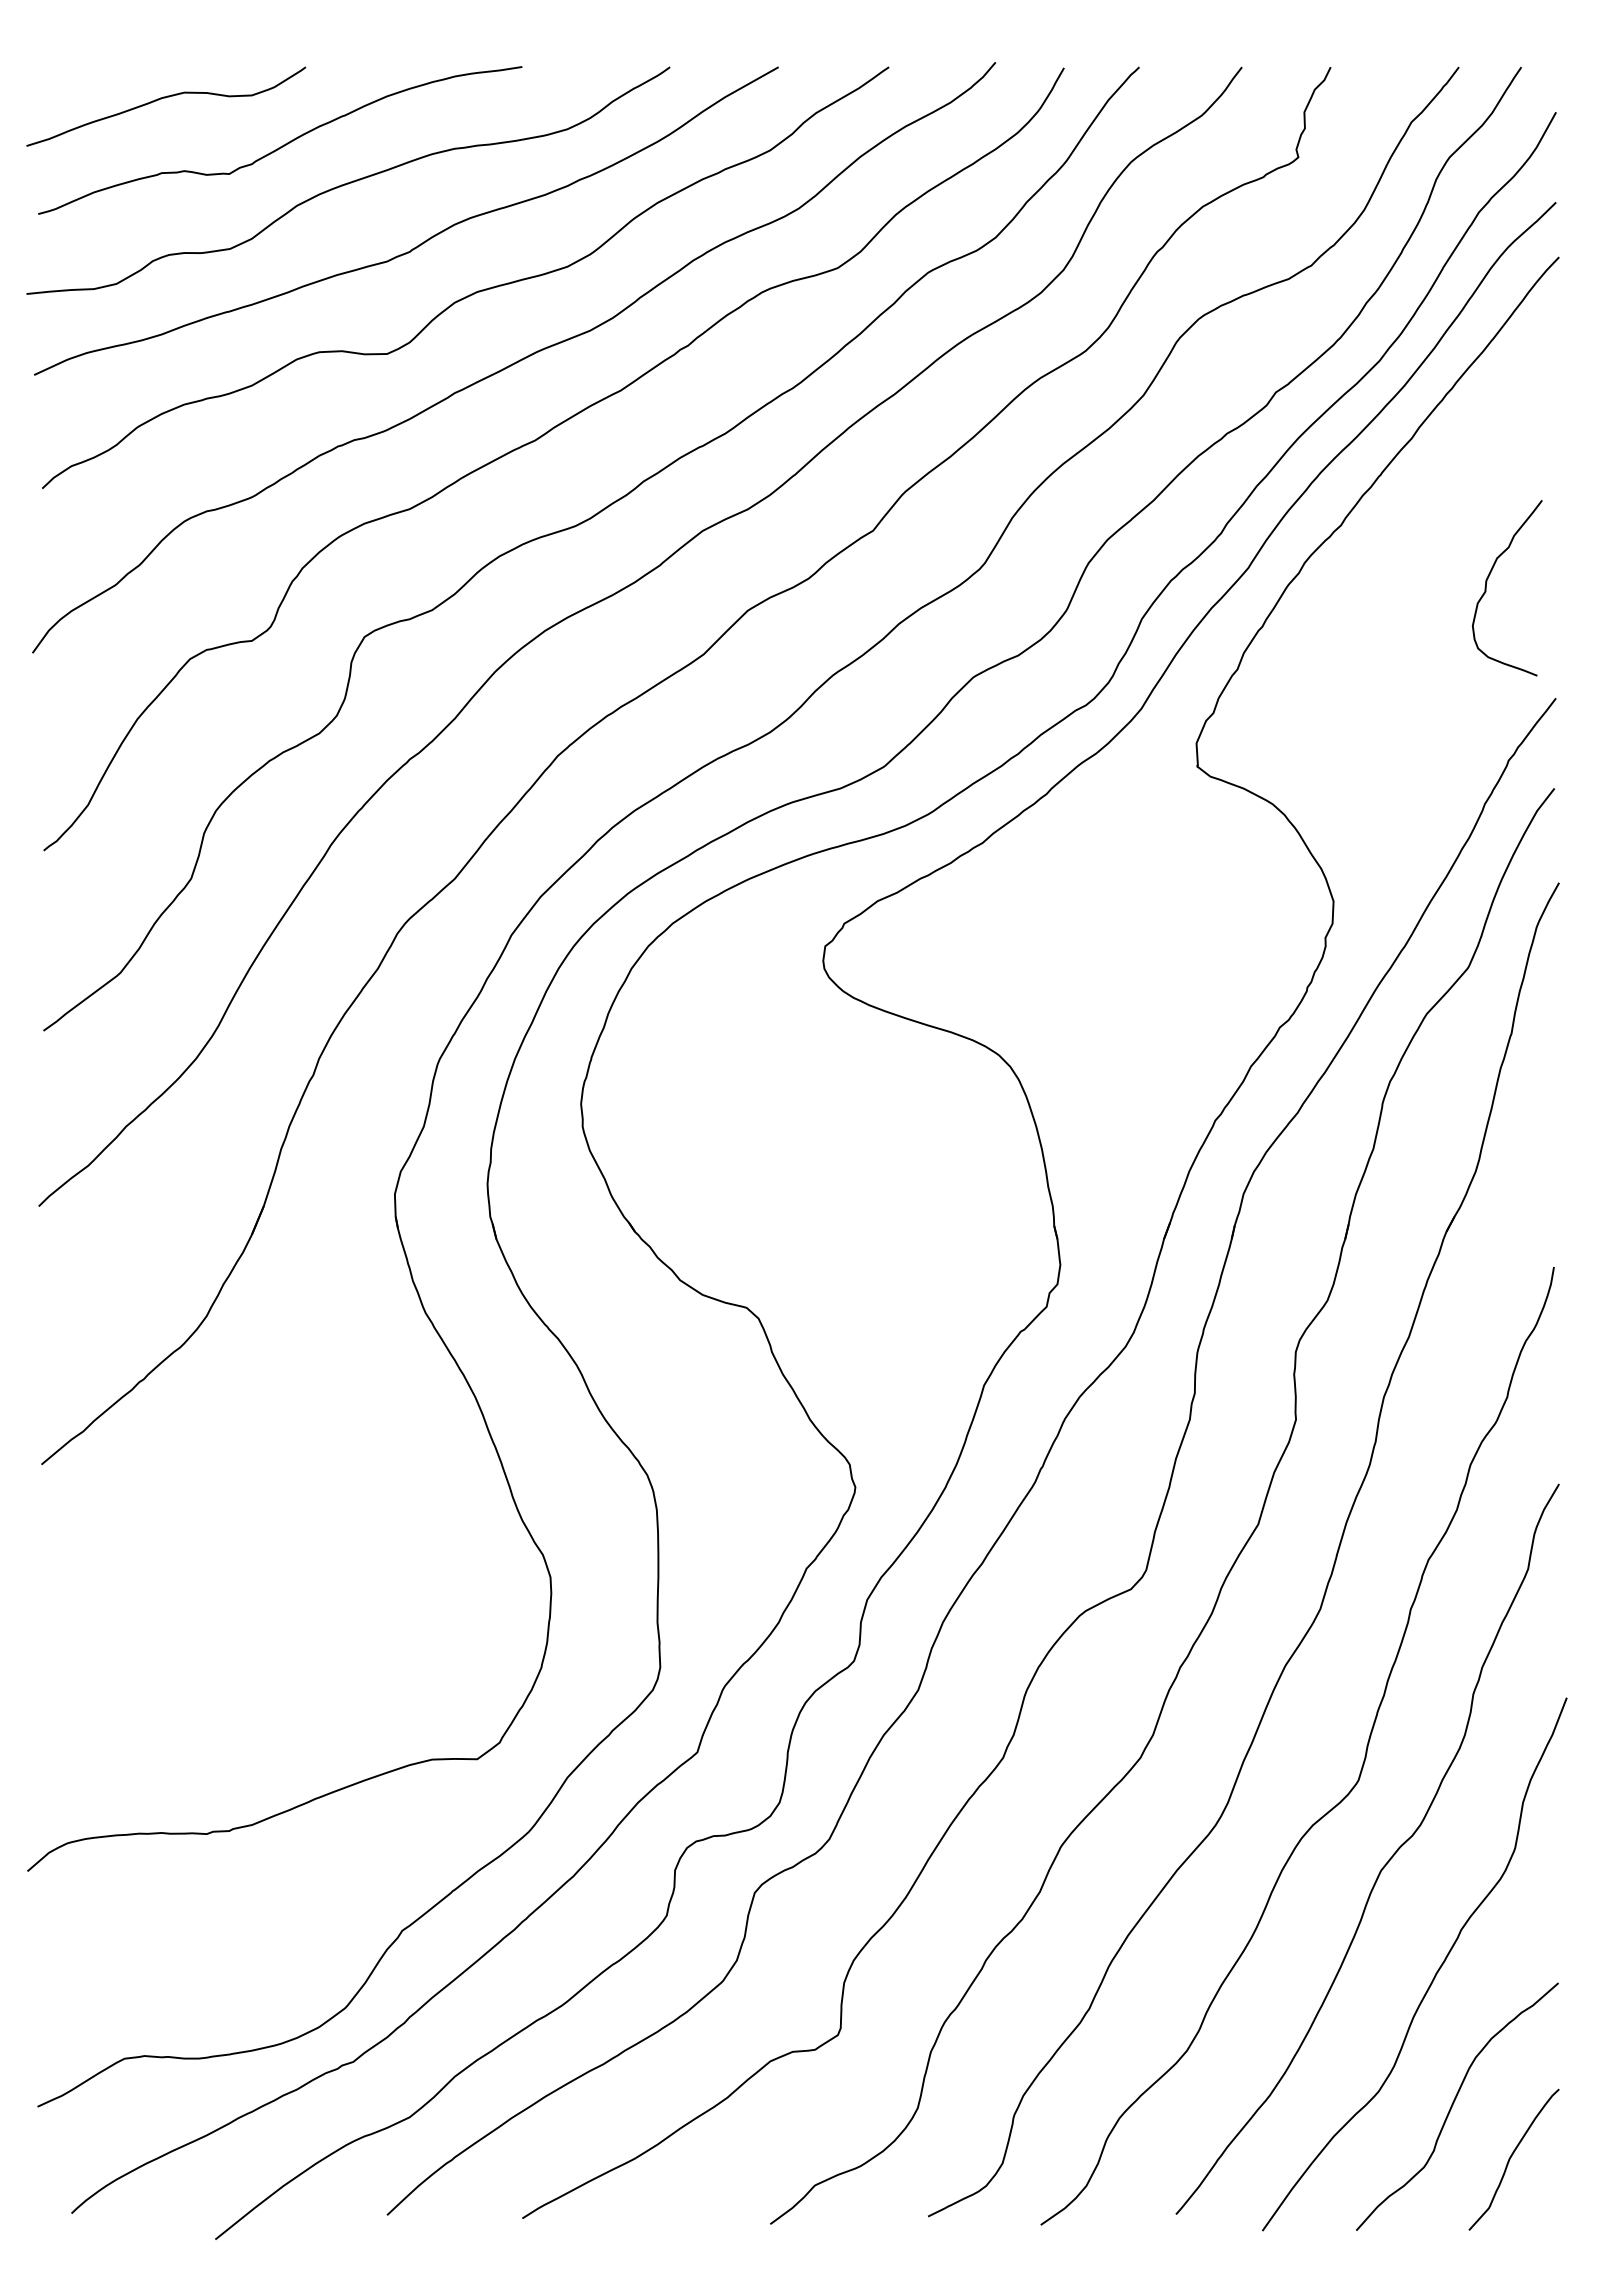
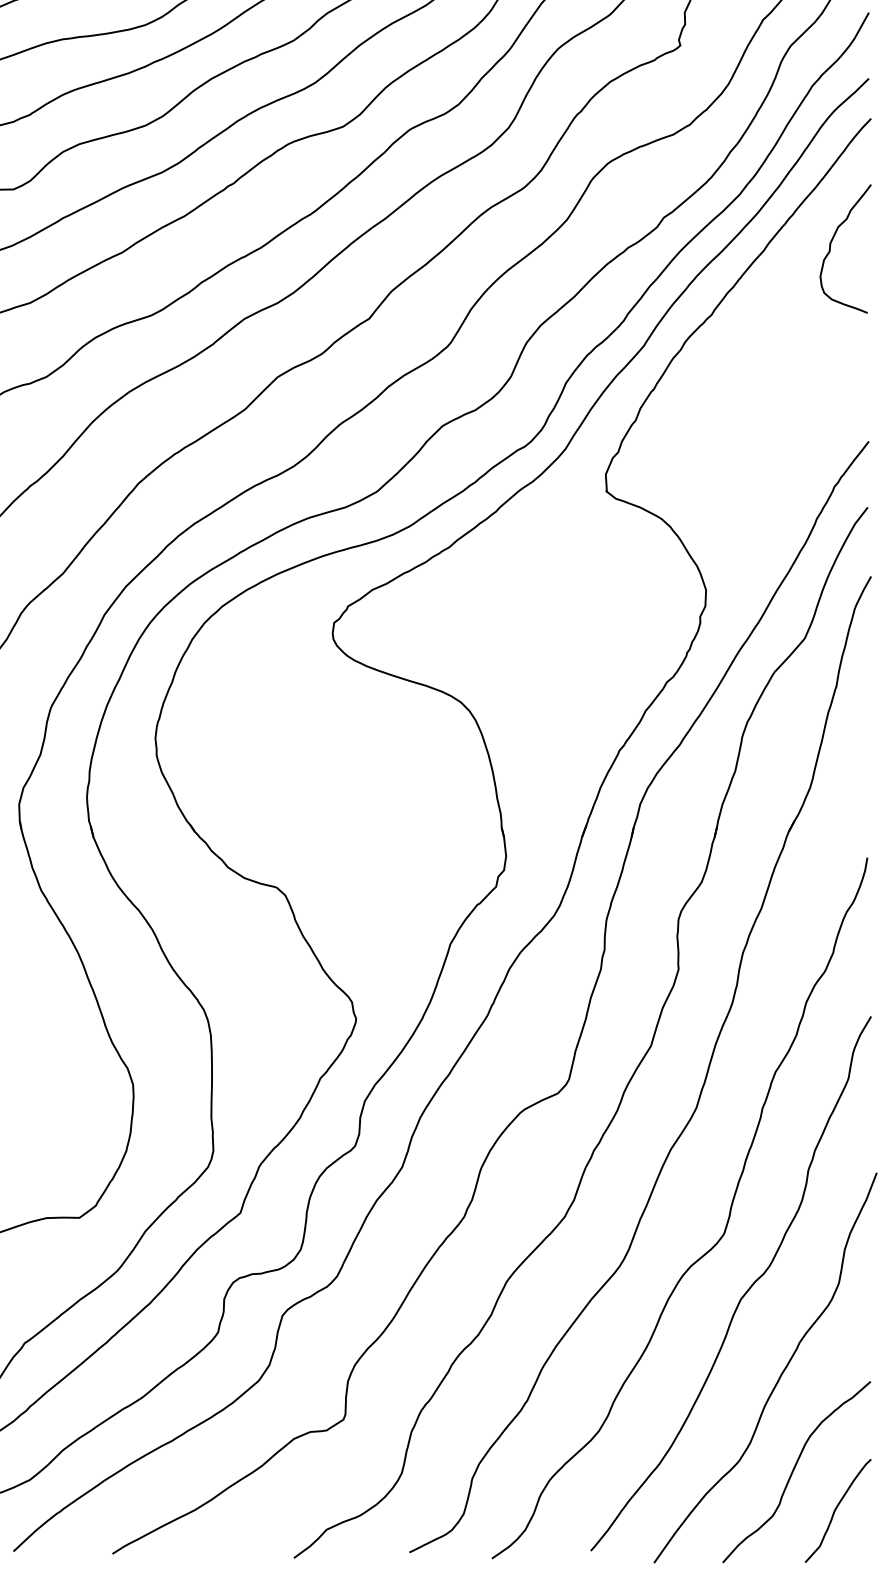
curve: (1487, 582) -> (831, 244), moved

